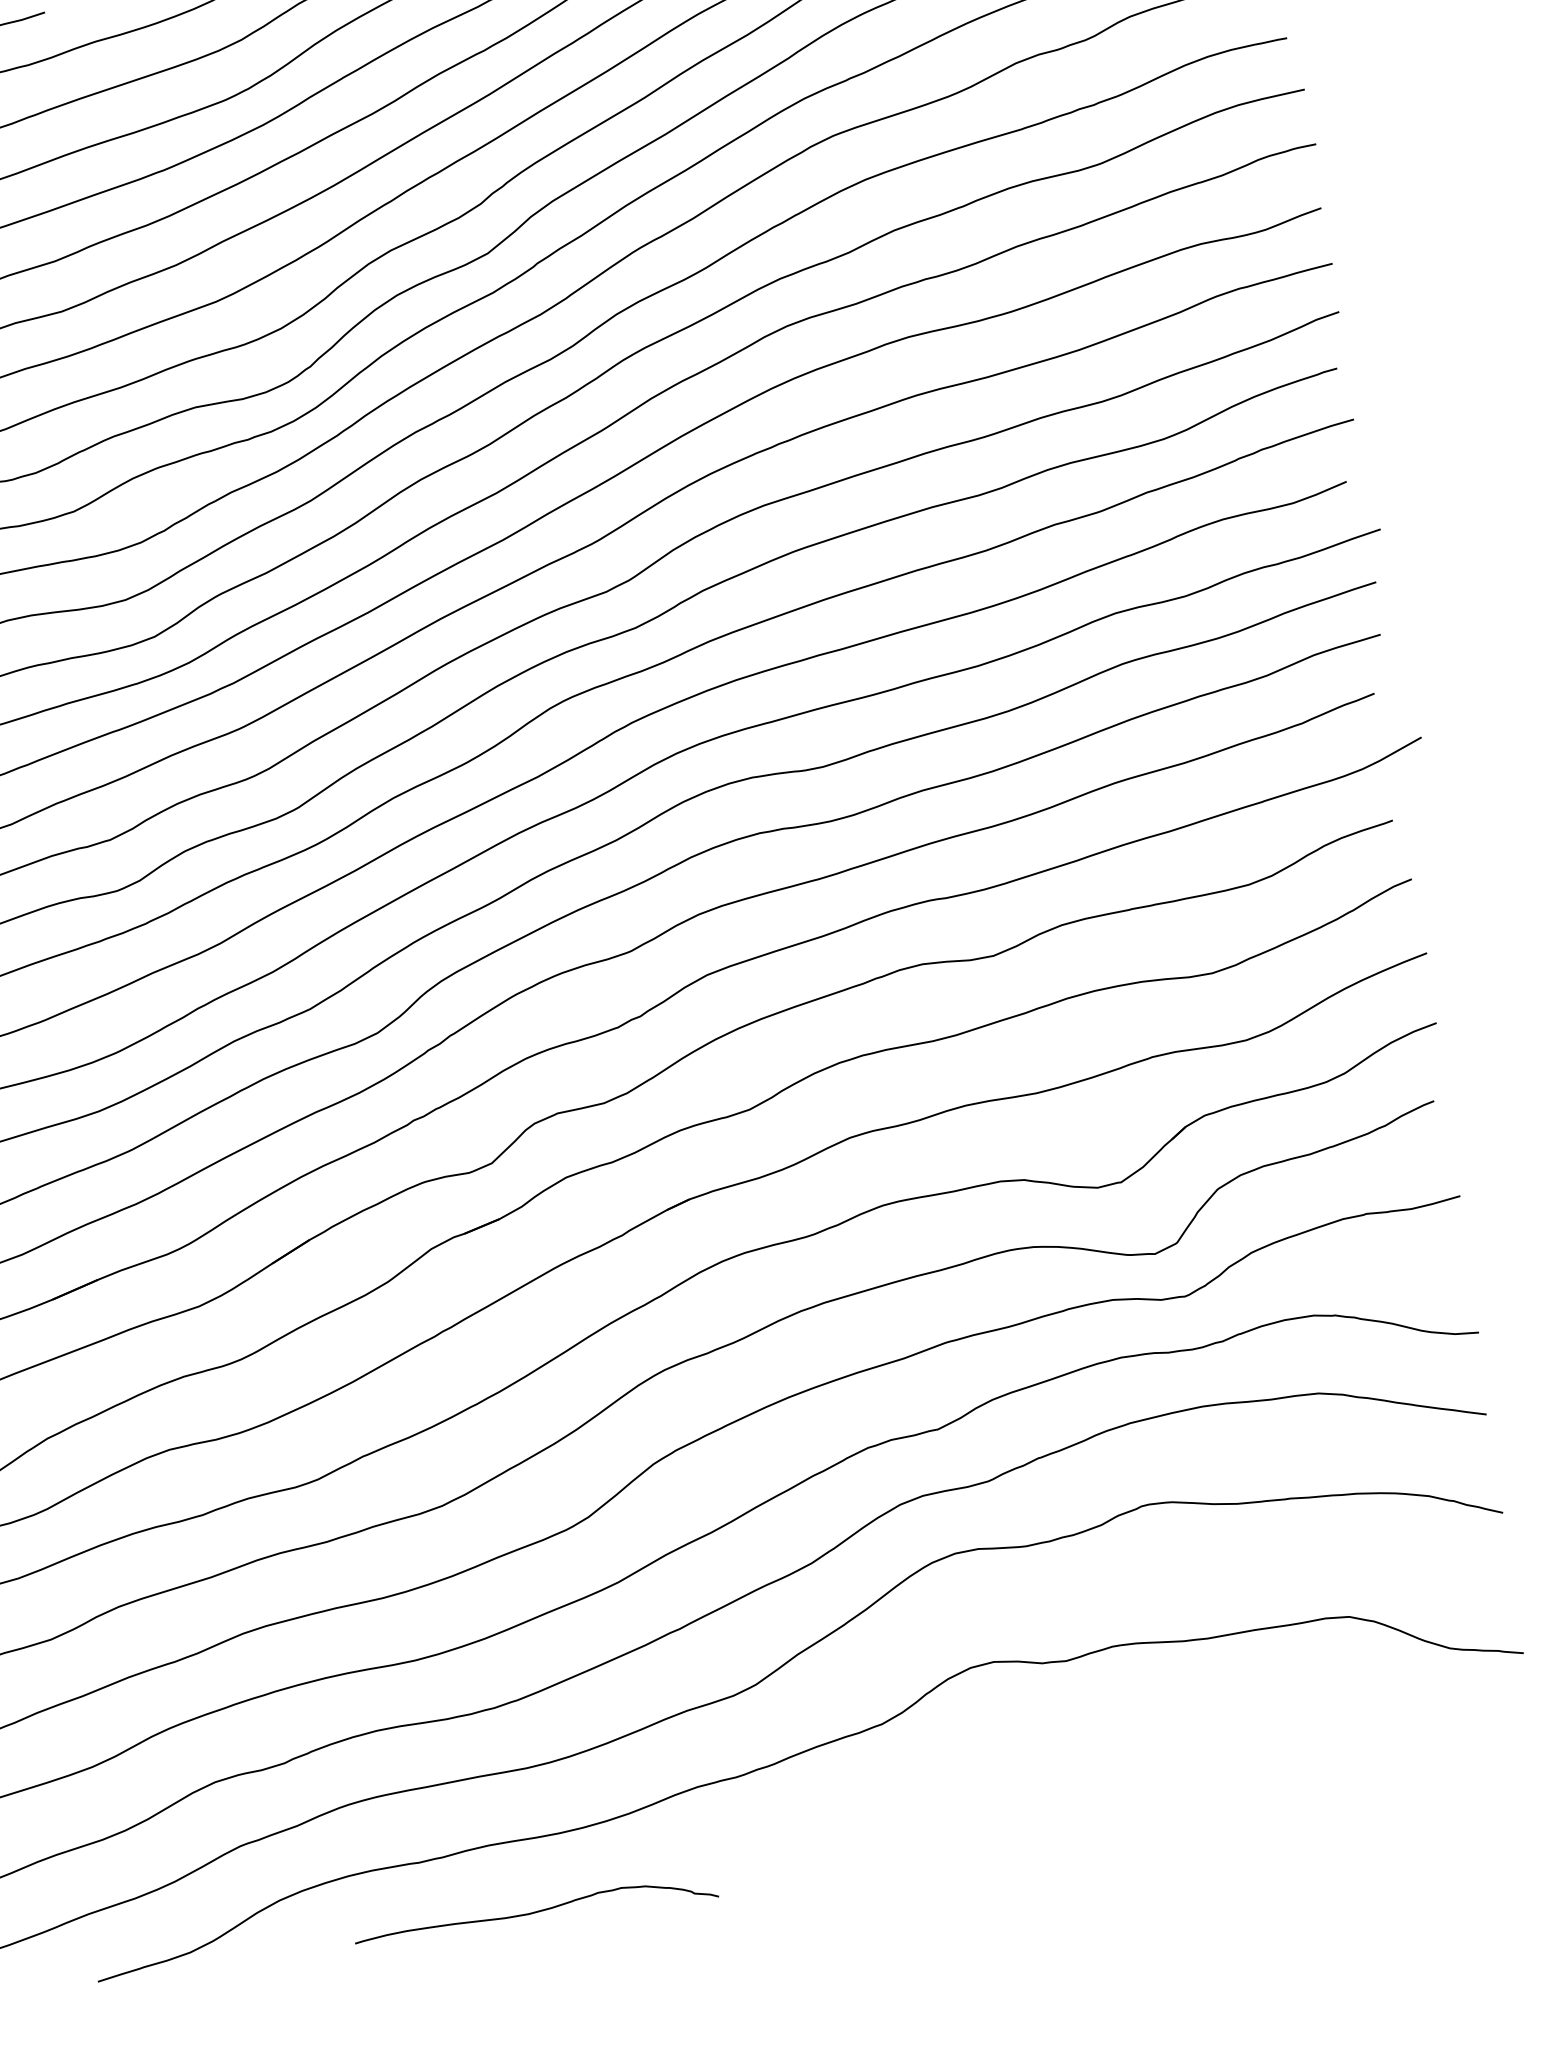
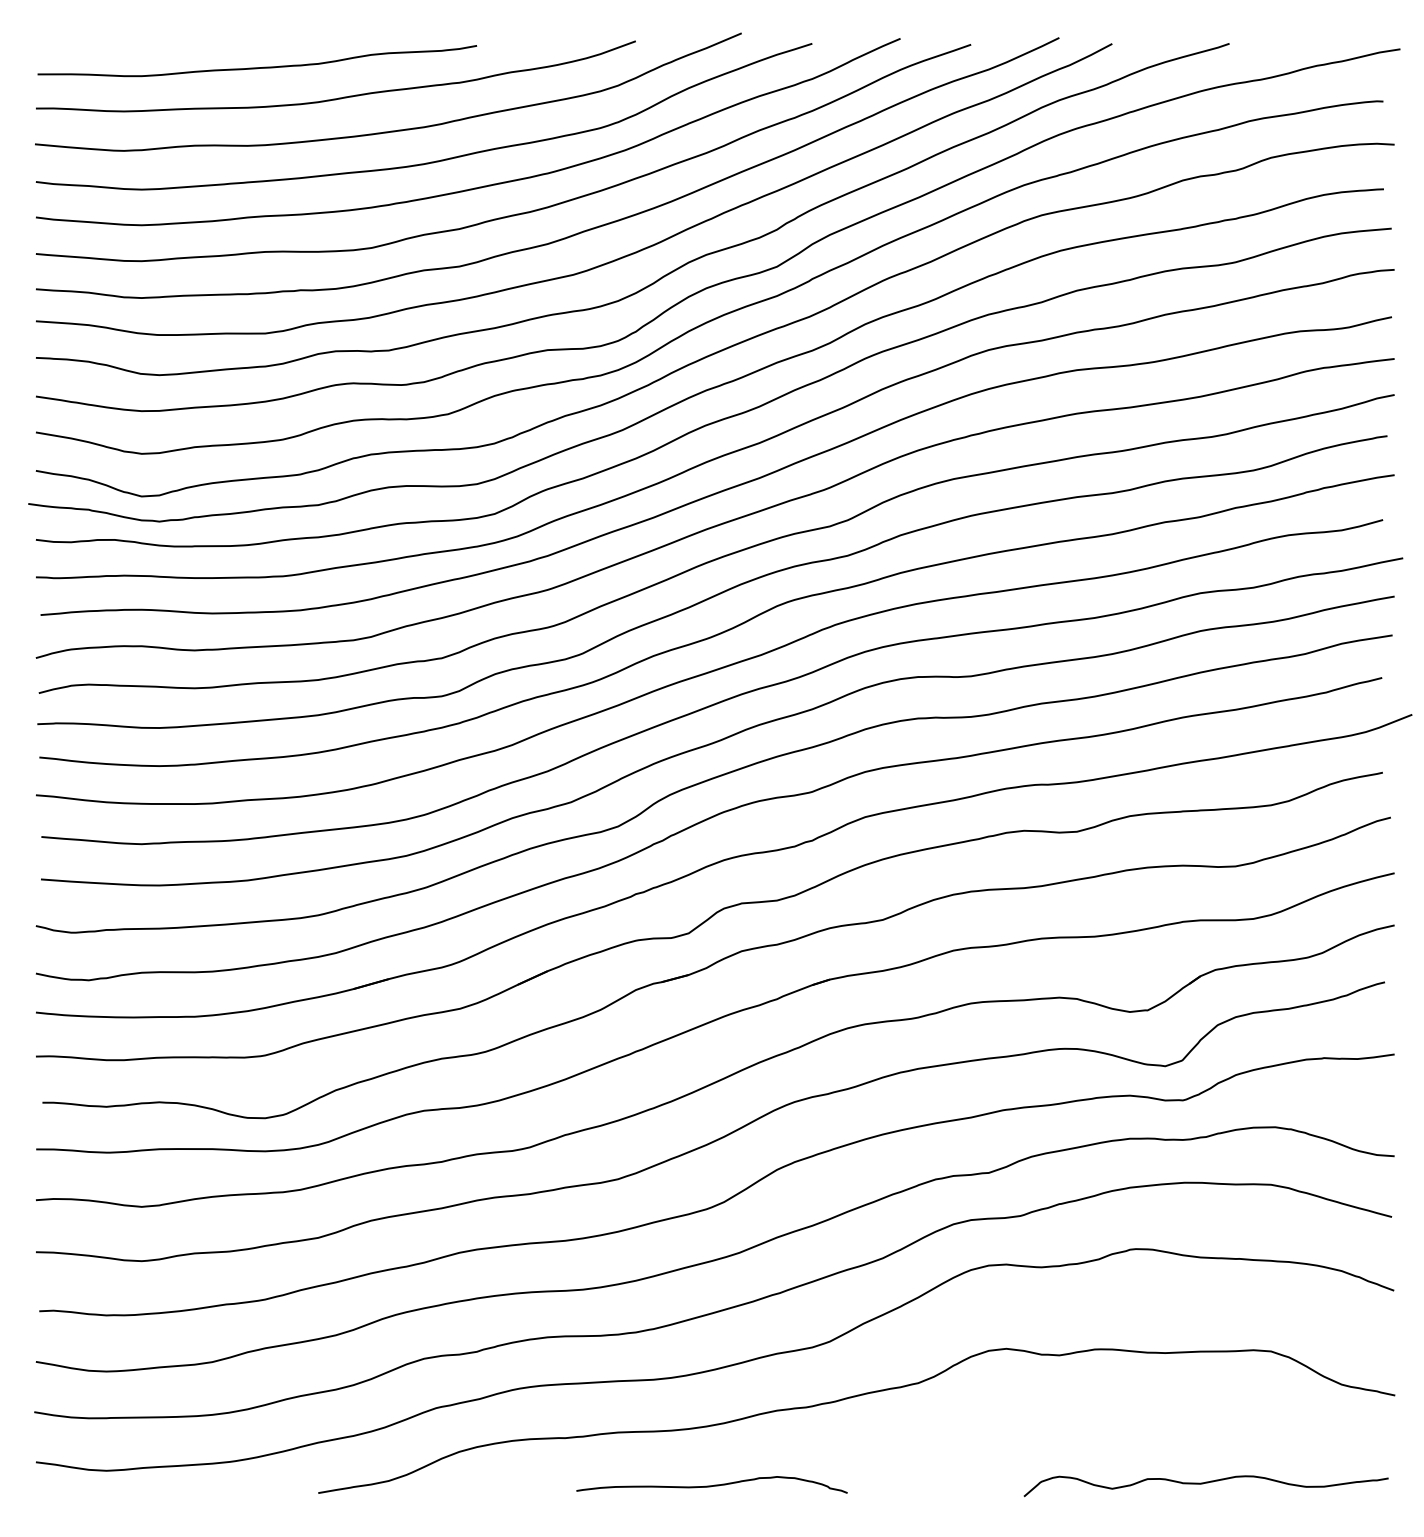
curve: (1283, 1807) -> (1203, 1484), added
curve: (535, 1911) -> (711, 1485), moved

